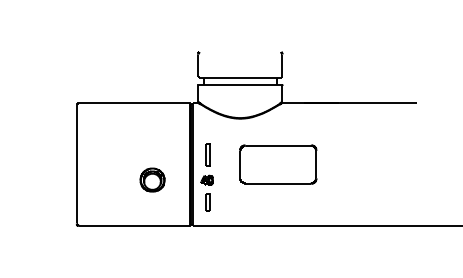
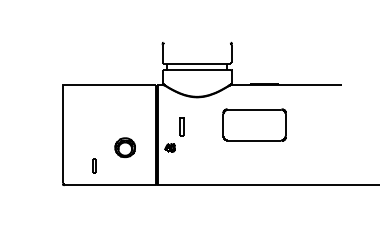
part: (207, 154) -> (181, 126), moved
part: (278, 164) -> (254, 125), moved
part: (207, 202) -> (94, 166), moved

